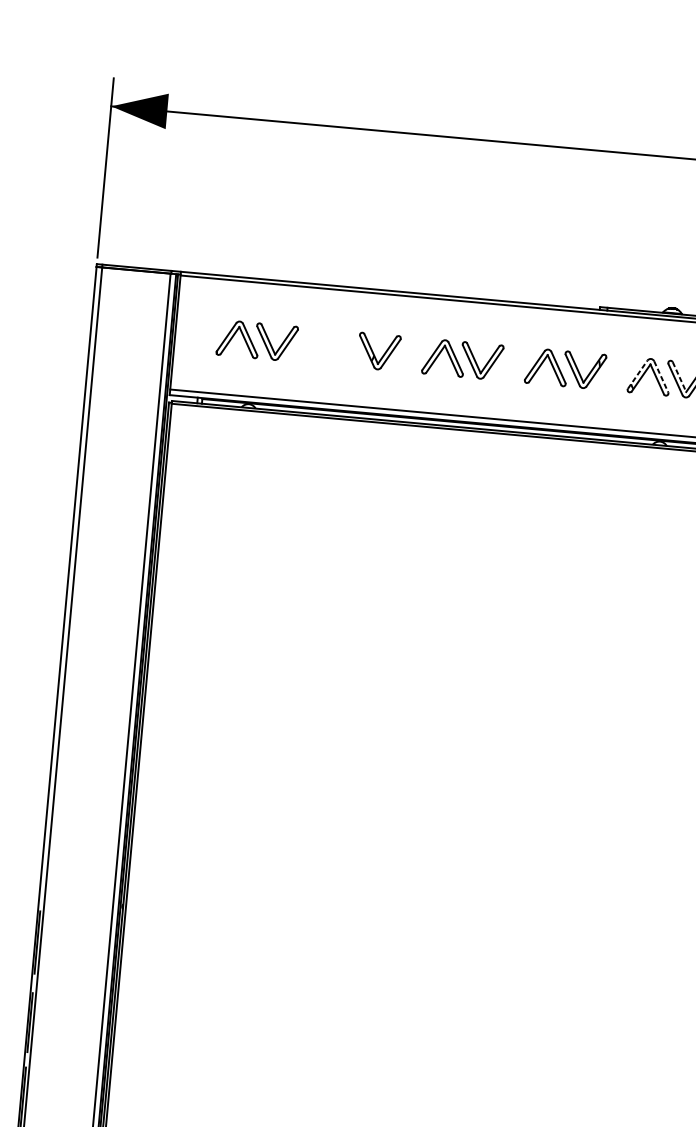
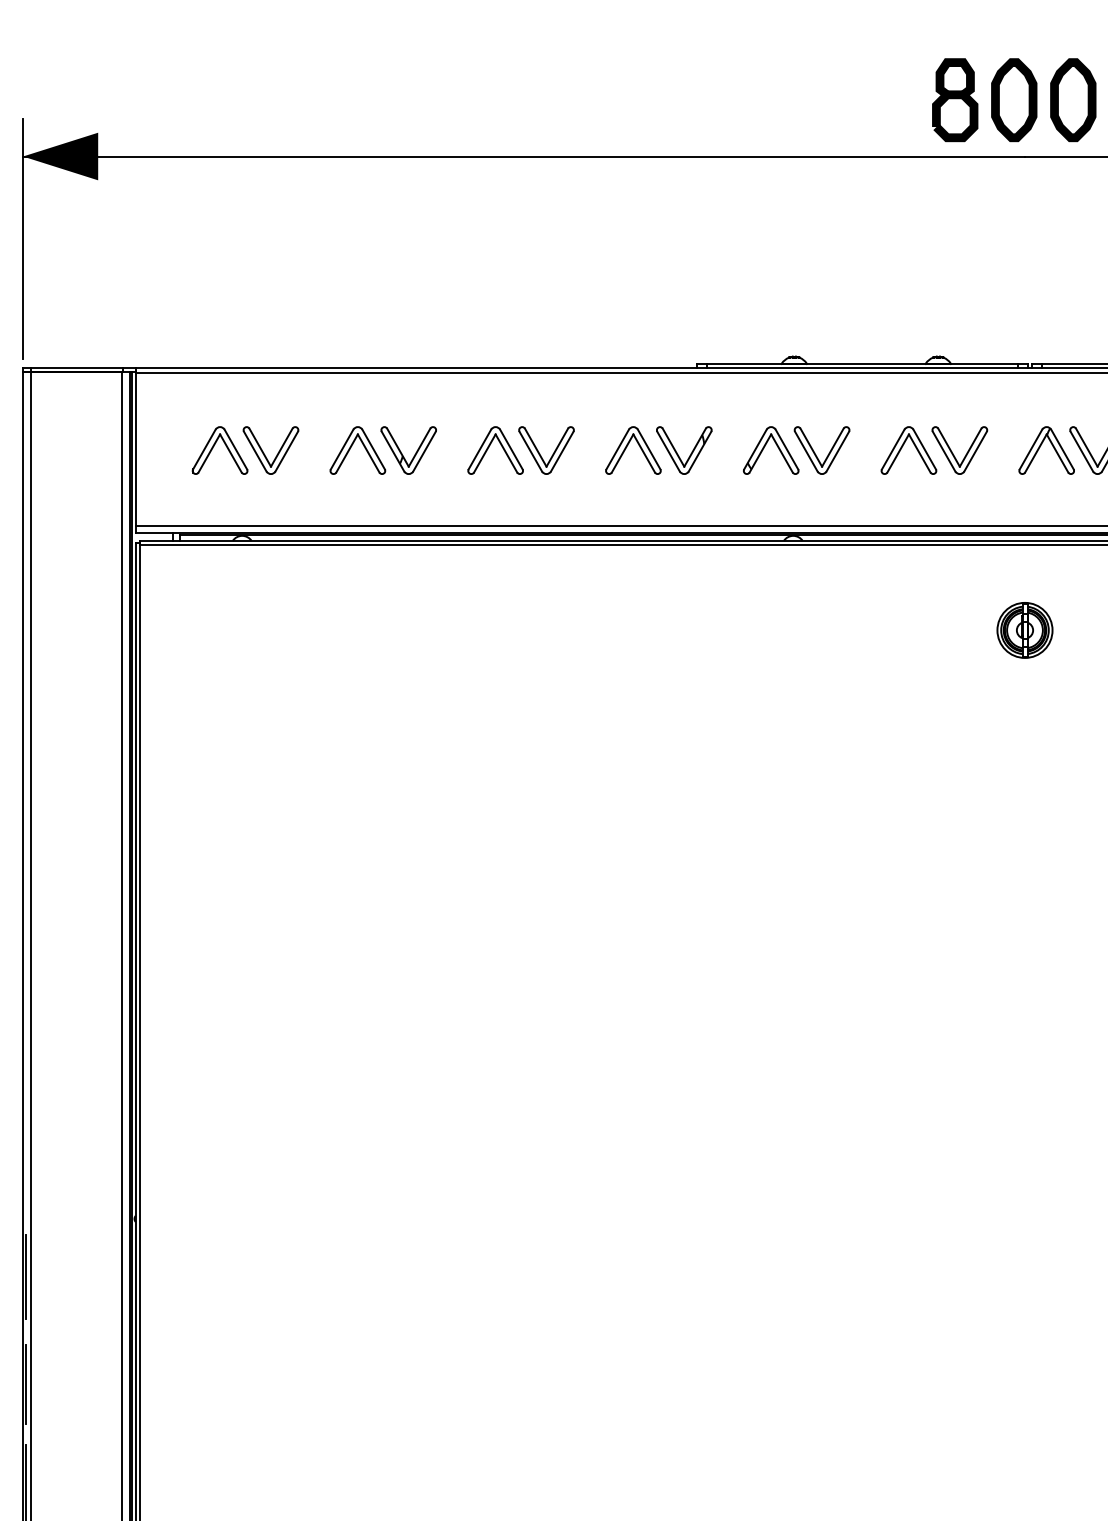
part: (337, 345) -> (352, 446), added
line: (637, 374) -> (755, 449), dashed -> solid
line: (660, 376) -> (786, 449), dashed -> solid
line: (679, 376) -> (811, 447), dashed -> solid

